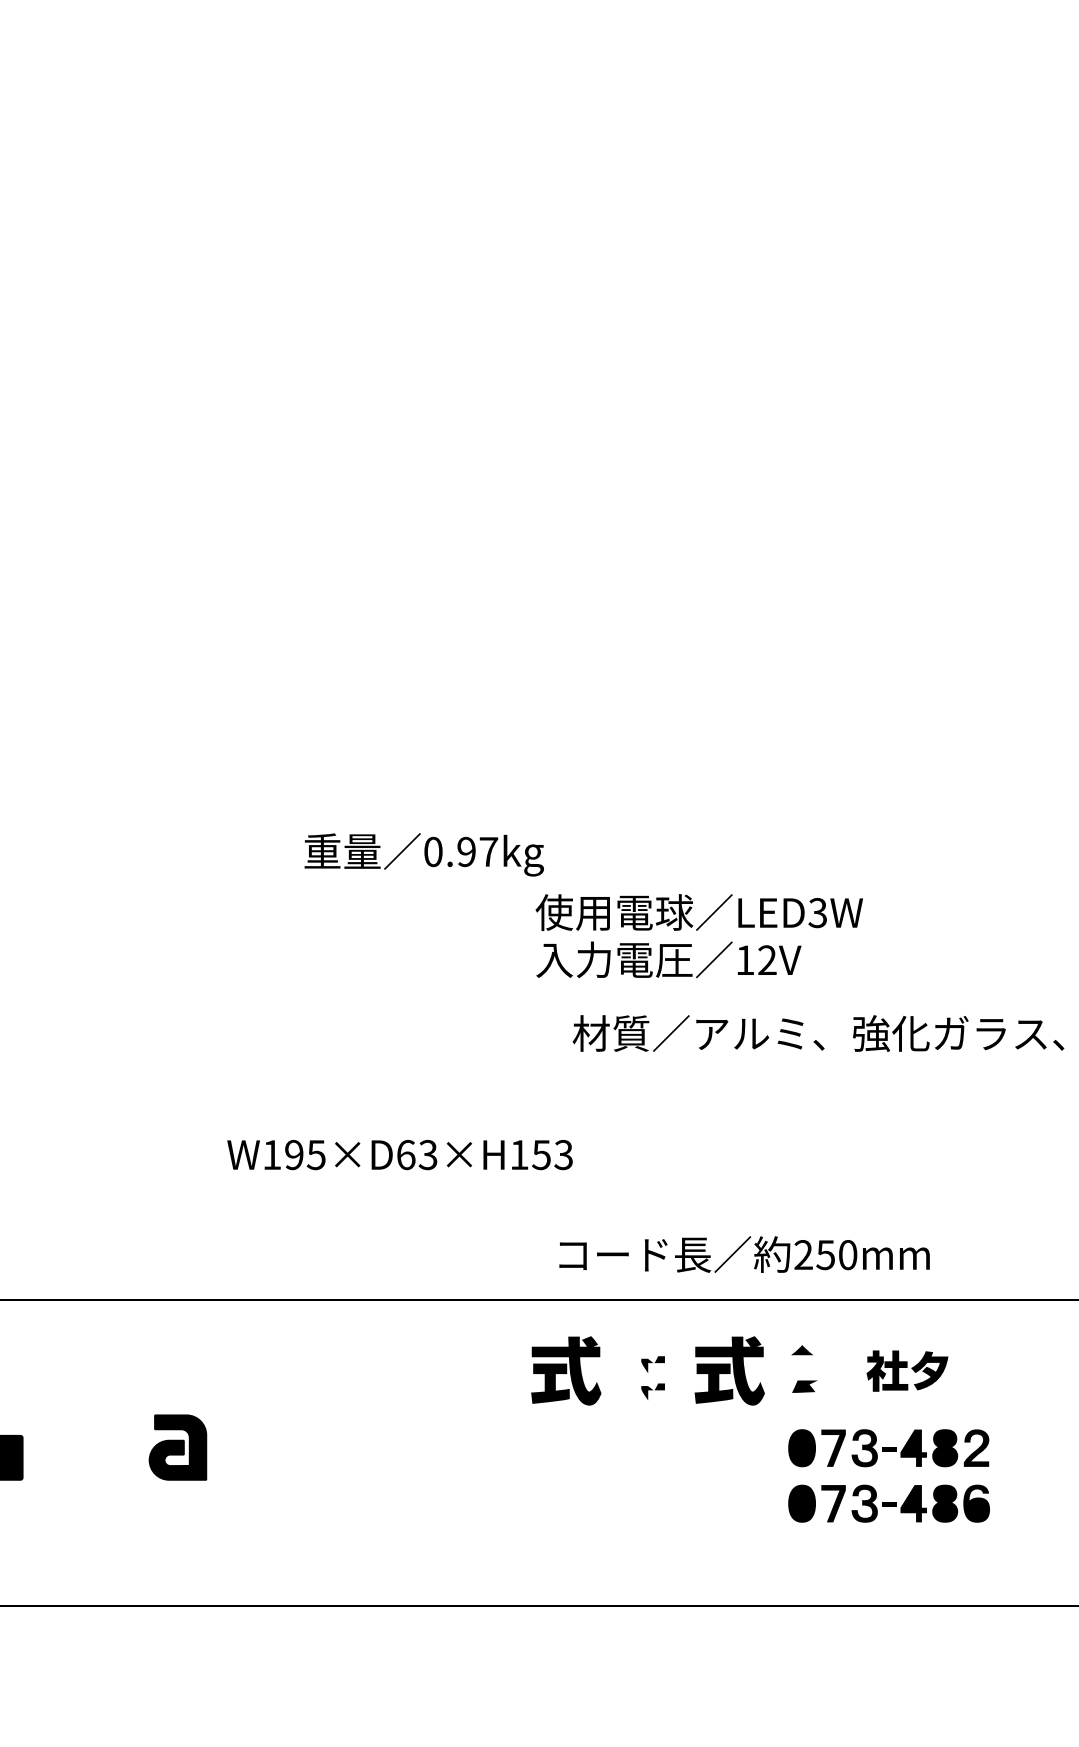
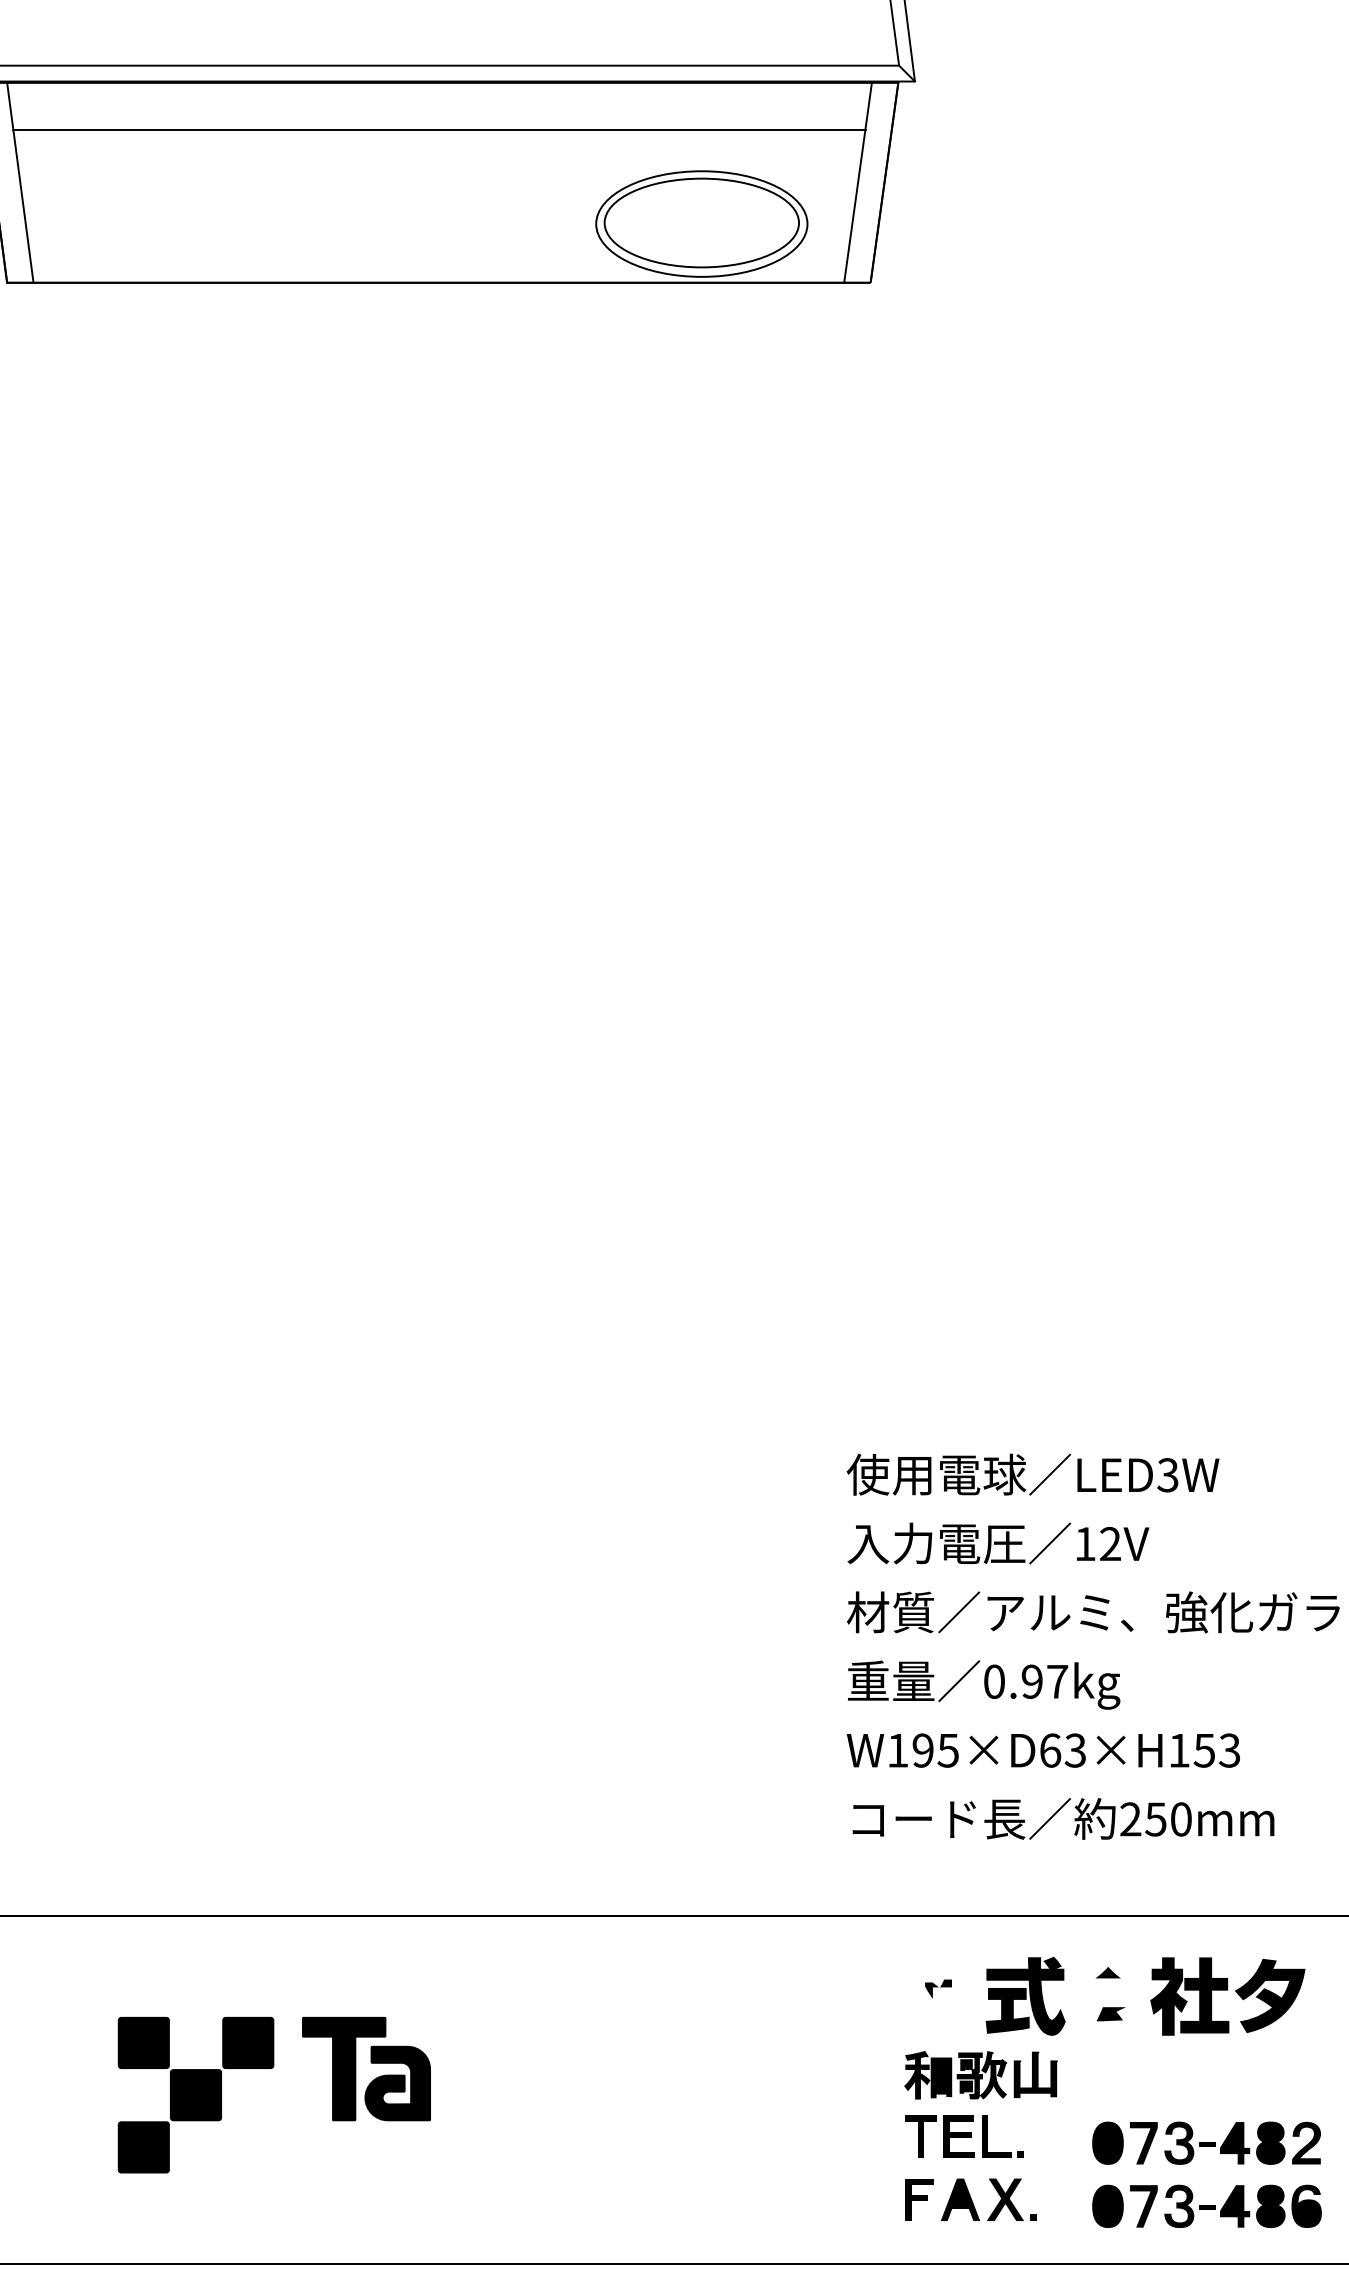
part: (424, 854) -> (984, 1684), moved
part: (691, 908) -> (1024, 1470), moved
part: (668, 959) -> (998, 1543), moved
part: (399, 1154) -> (1042, 1750), moved
part: (739, 1248) -> (1057, 1812), moved
part: (566, 1371) -> (839, 1996), removed
part: (907, 1371) -> (1227, 1996), size x1.67
part: (653, 1391) -> (938, 2019), removed
fill: (46, 1411) -> (248, 2042), added
fill: (131, 1434) -> (344, 2068), added
part: (876, 1462) -> (1192, 2159), moved
part: (690, 1493) -> (980, 2135), added

